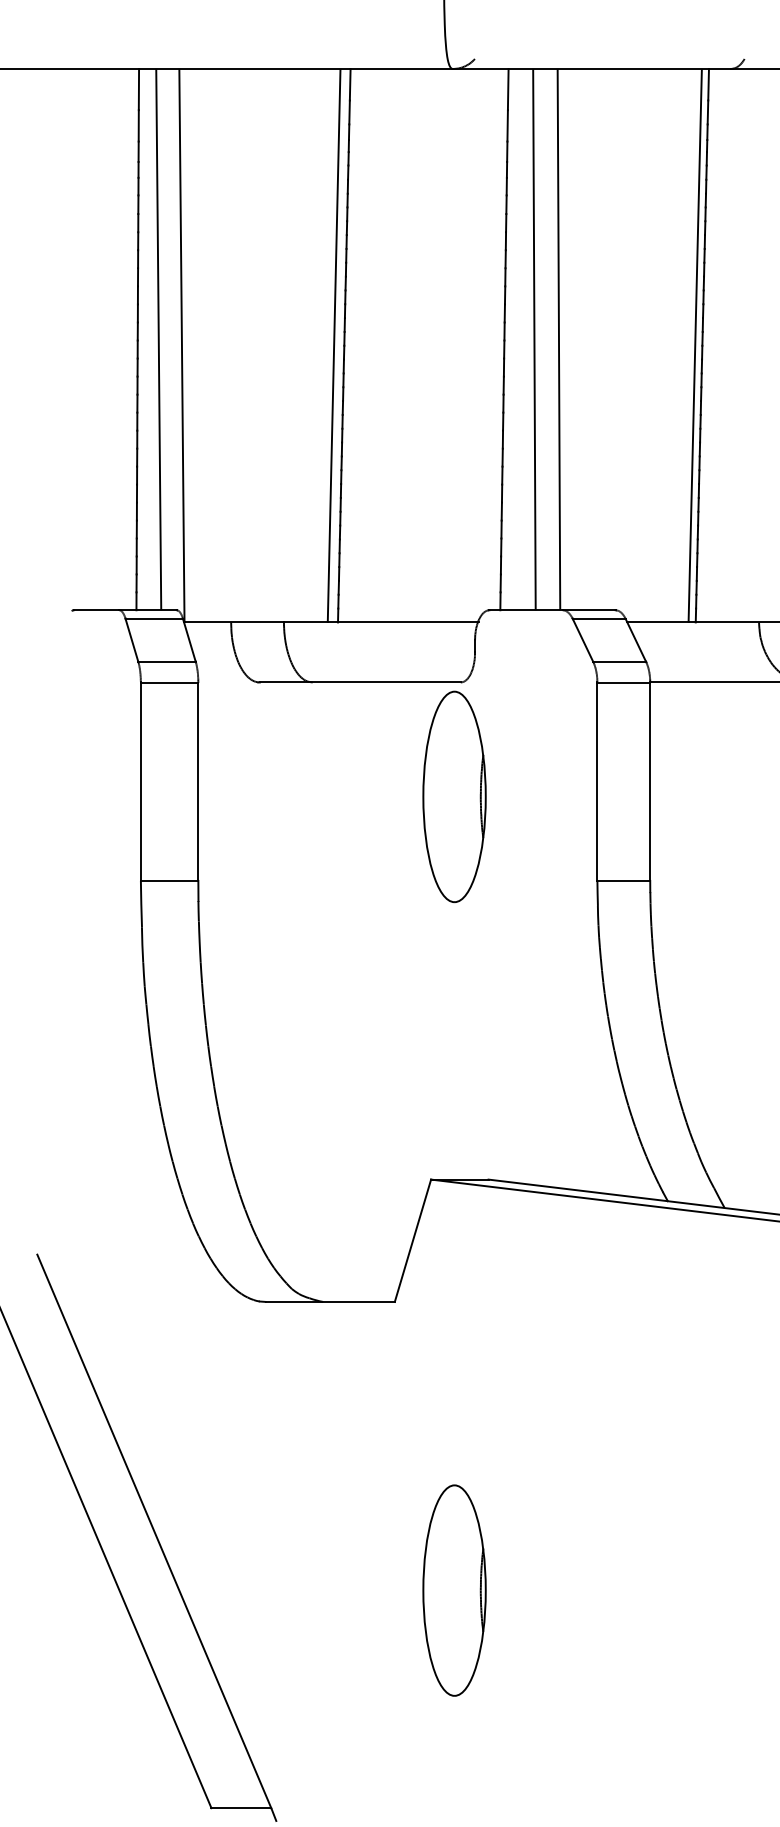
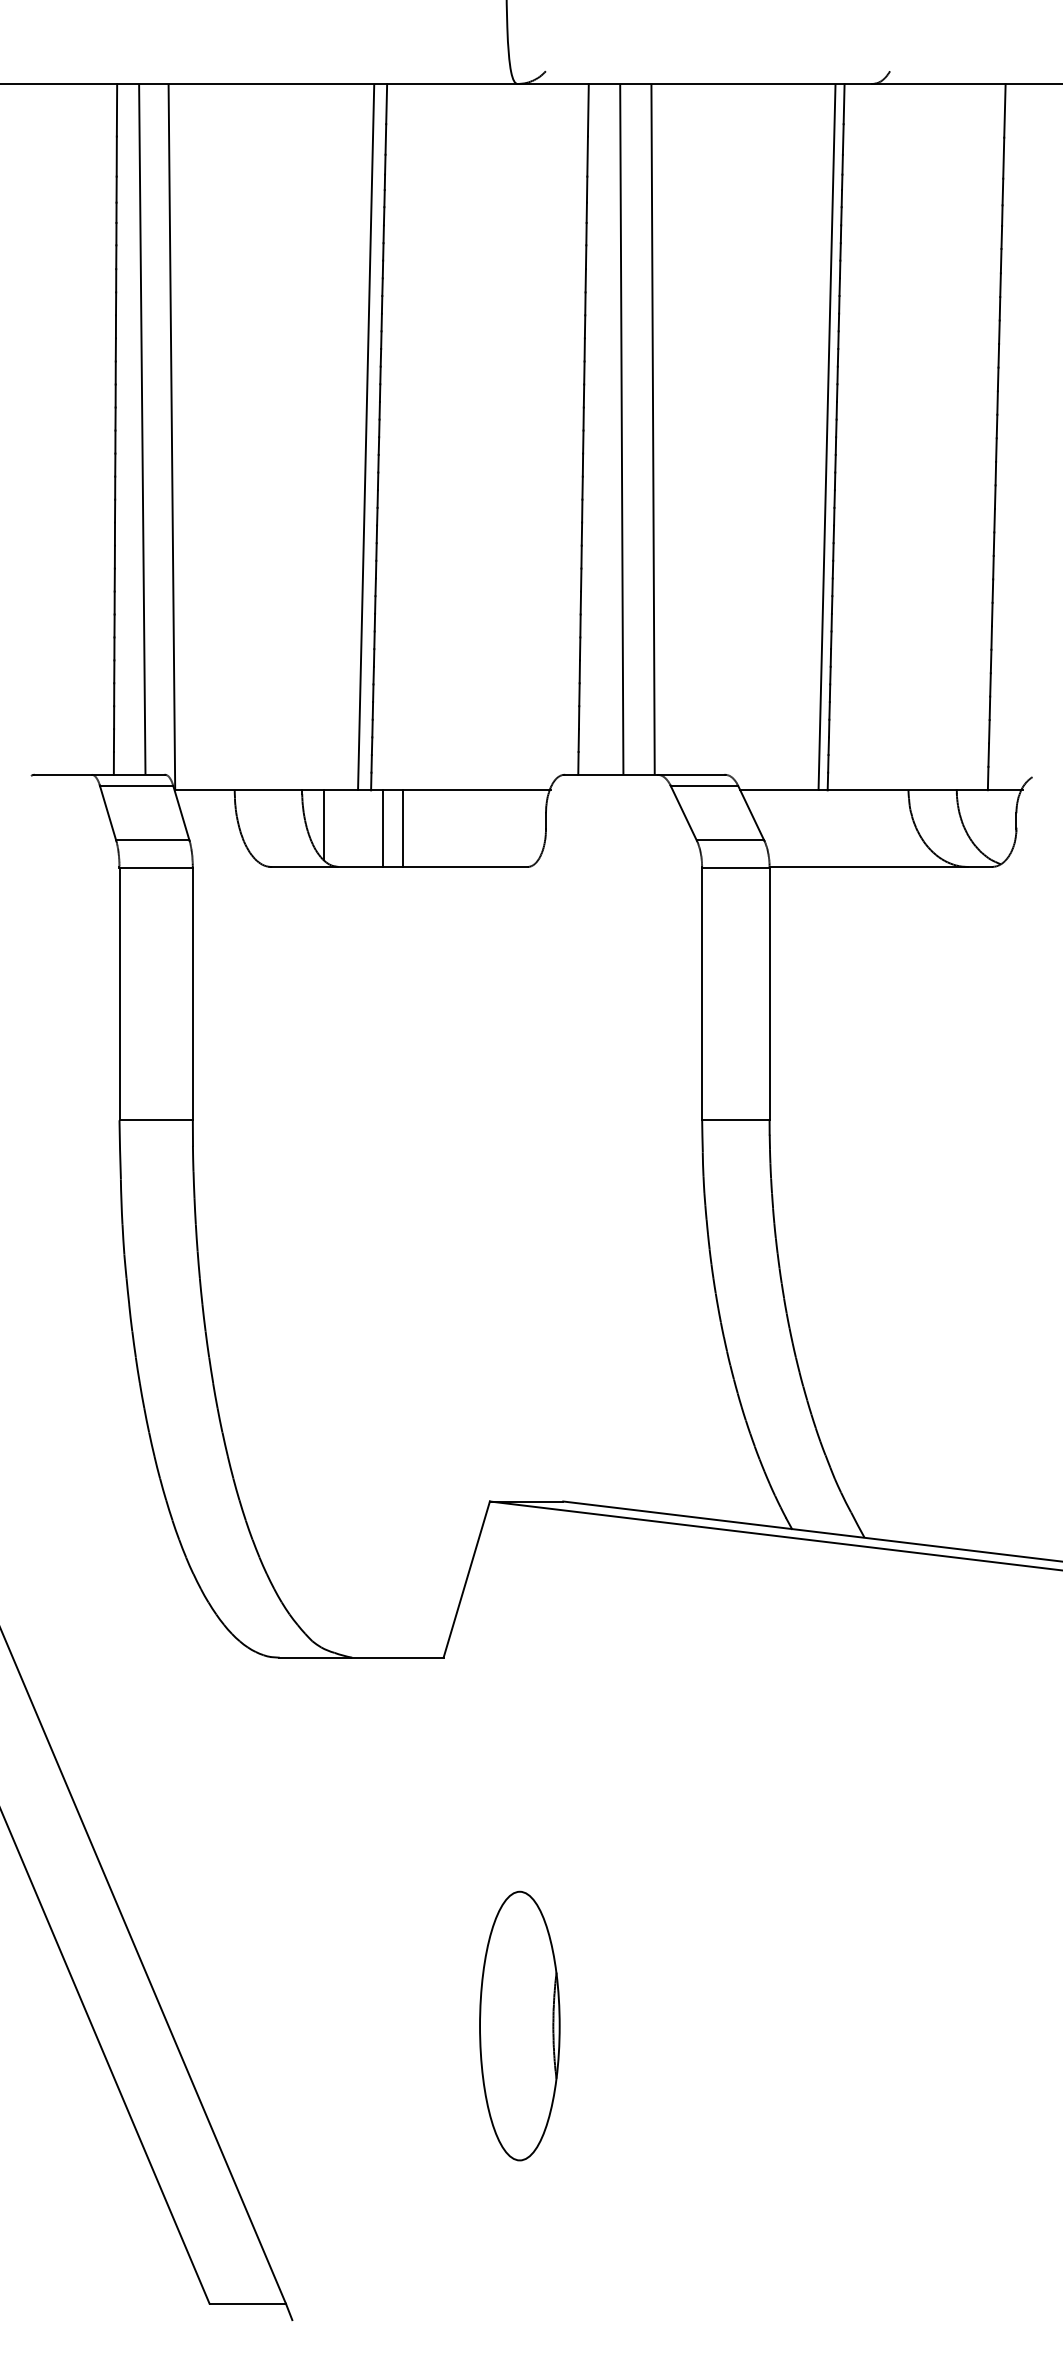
line: (300, 649) -> (323, 825), added
line: (347, 652) -> (383, 828), added
line: (362, 652) -> (402, 828), added
part: (454, 796) -> (519, 1012), removed

